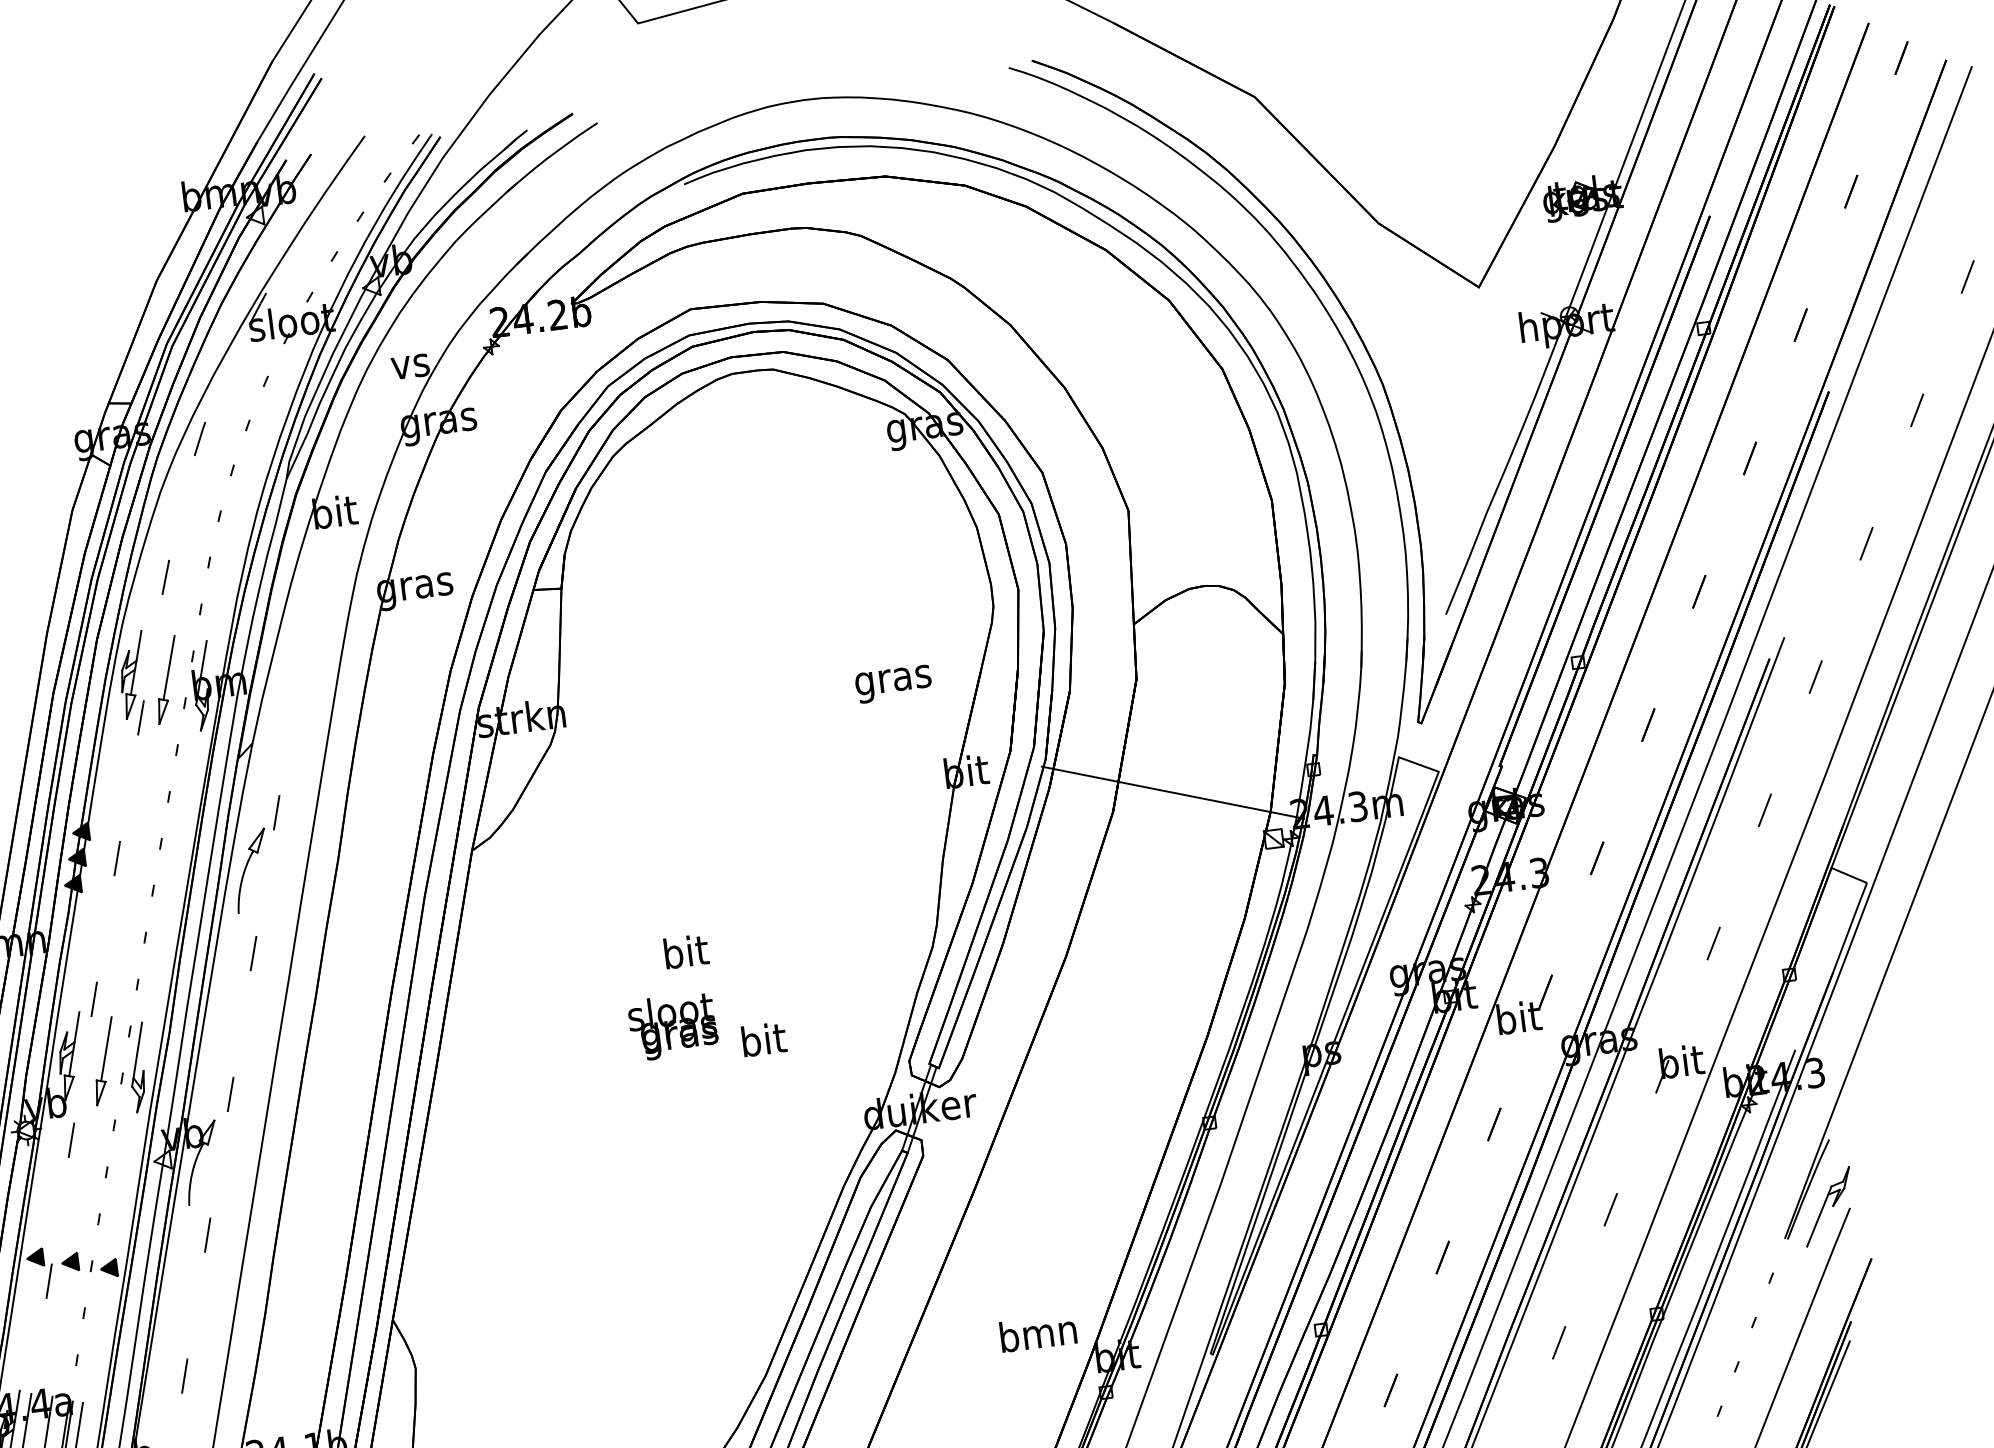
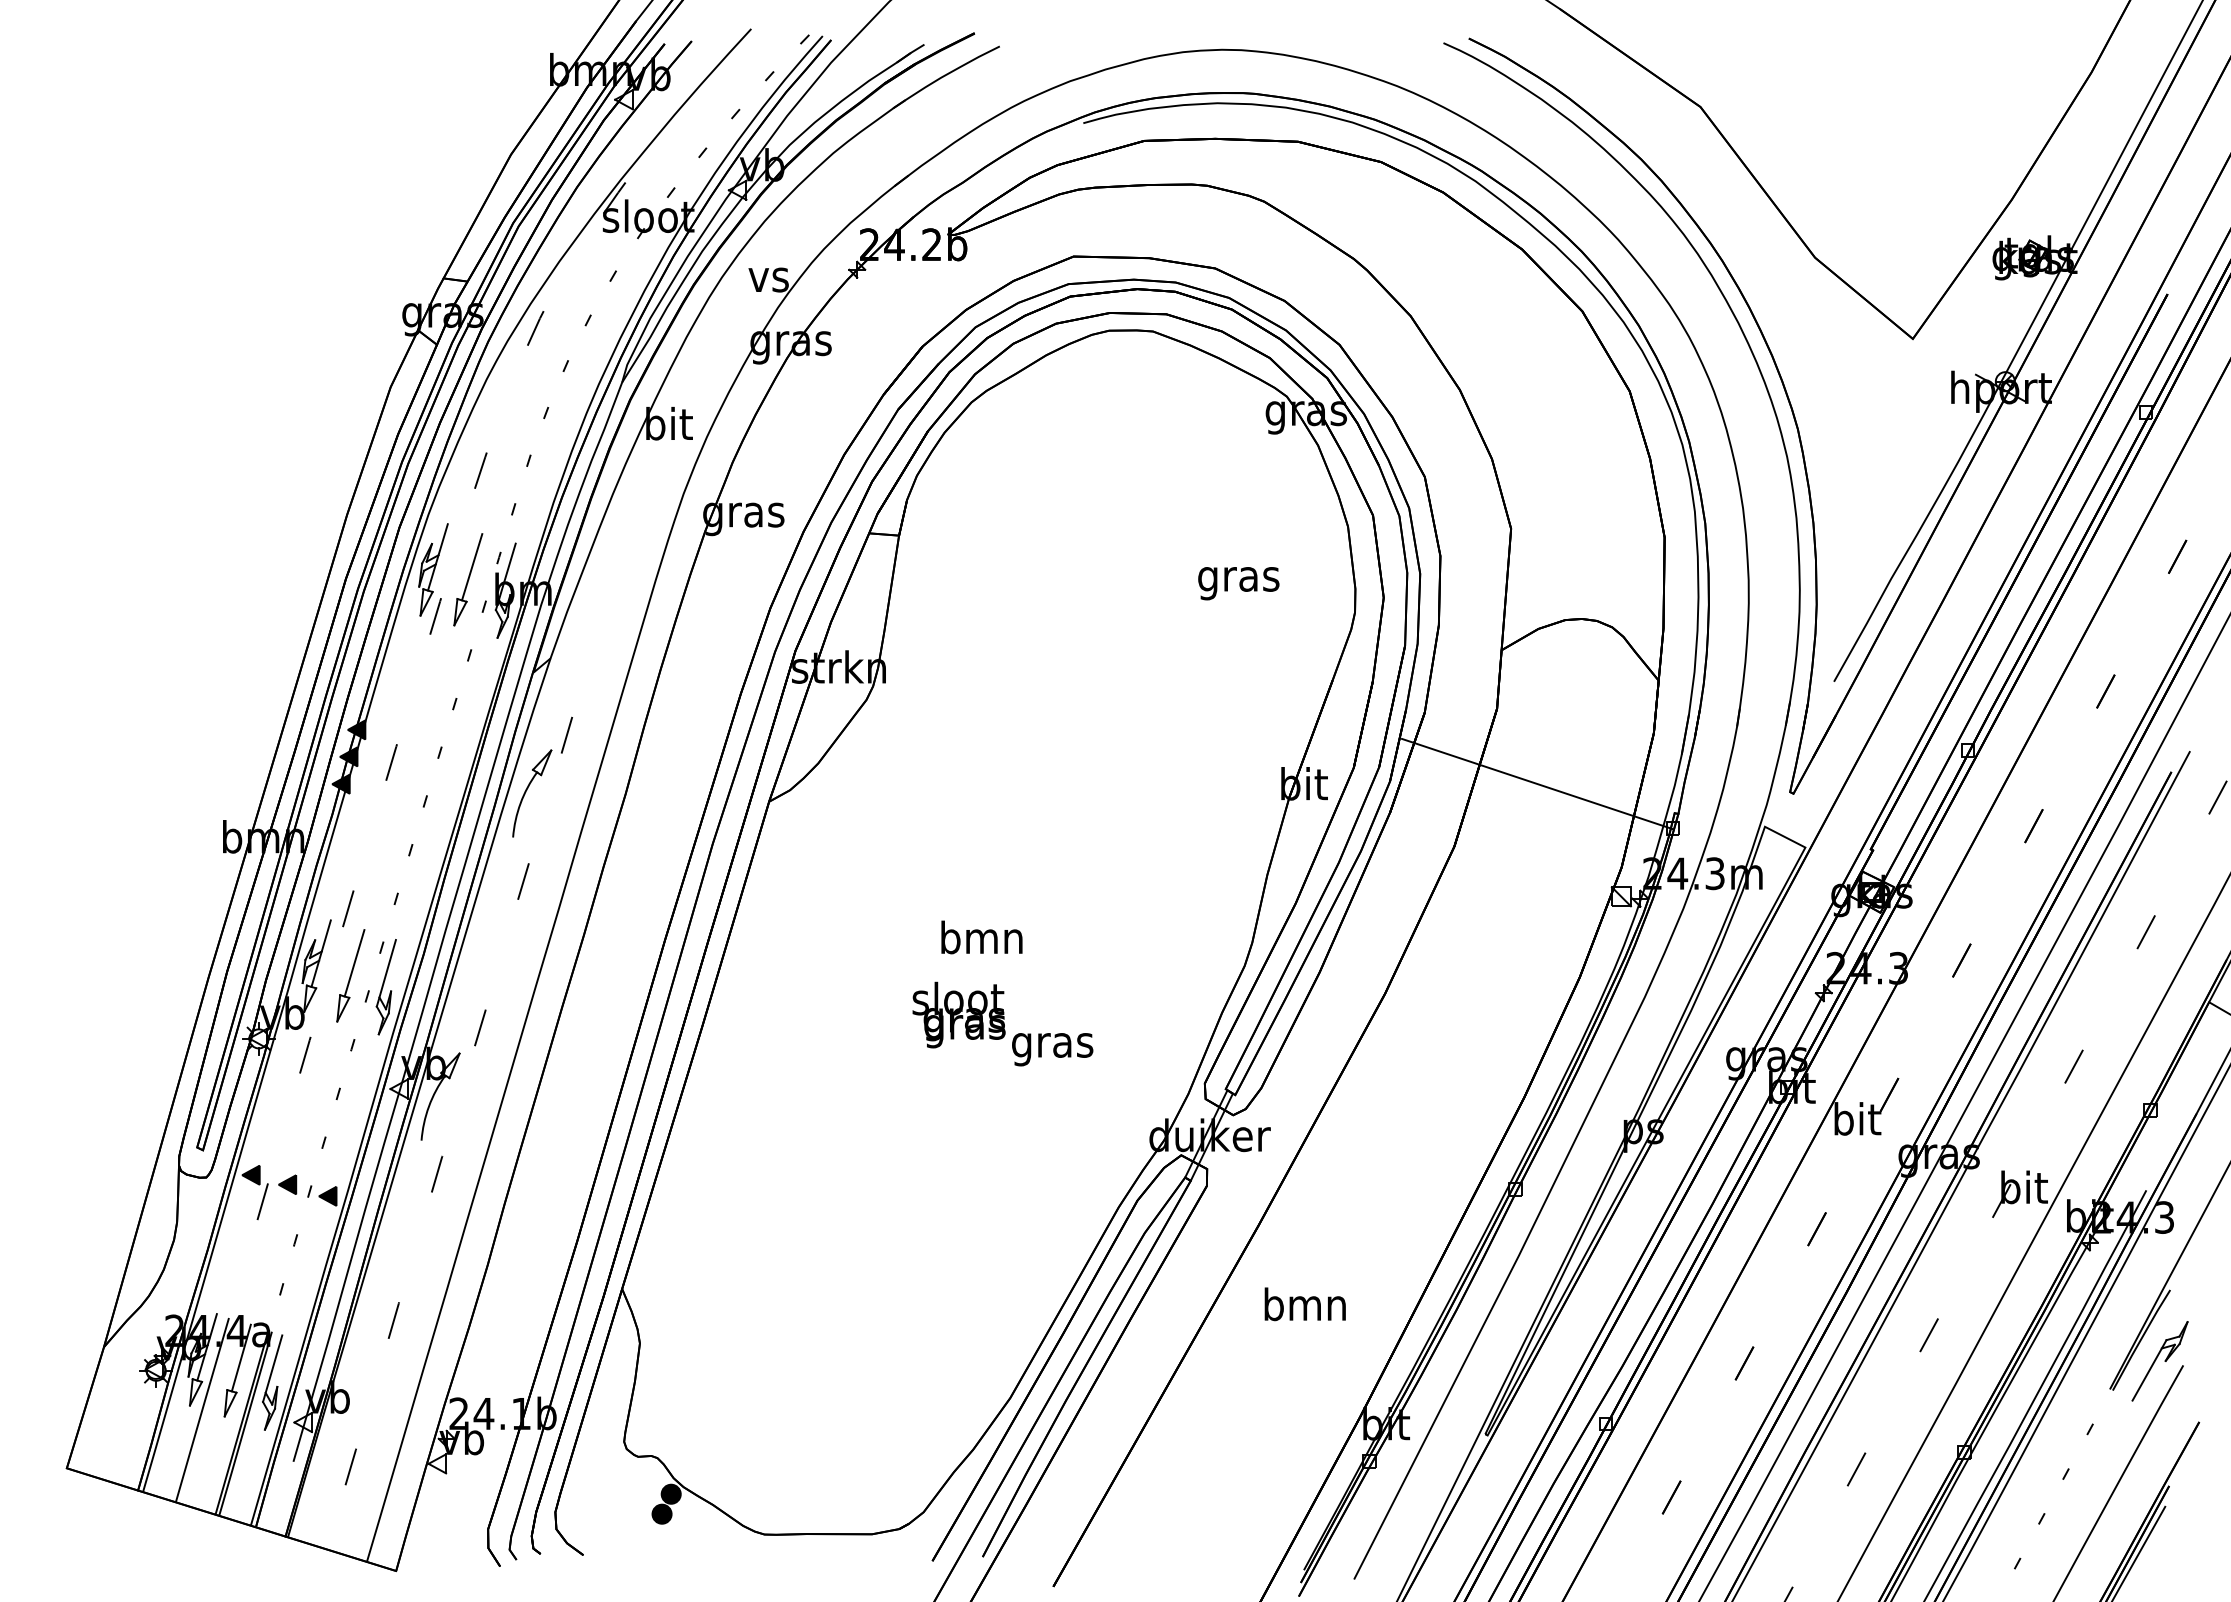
text: (893, 684) -> (1238, 583), moved
line: (1172, 792) -> (1537, 783), moved
text: (685, 951) -> (981, 937), bit -> bmn
text: (763, 1043) -> (1052, 1045), bit -> gras
text: (1037, 1333) -> (1304, 1304), moved

